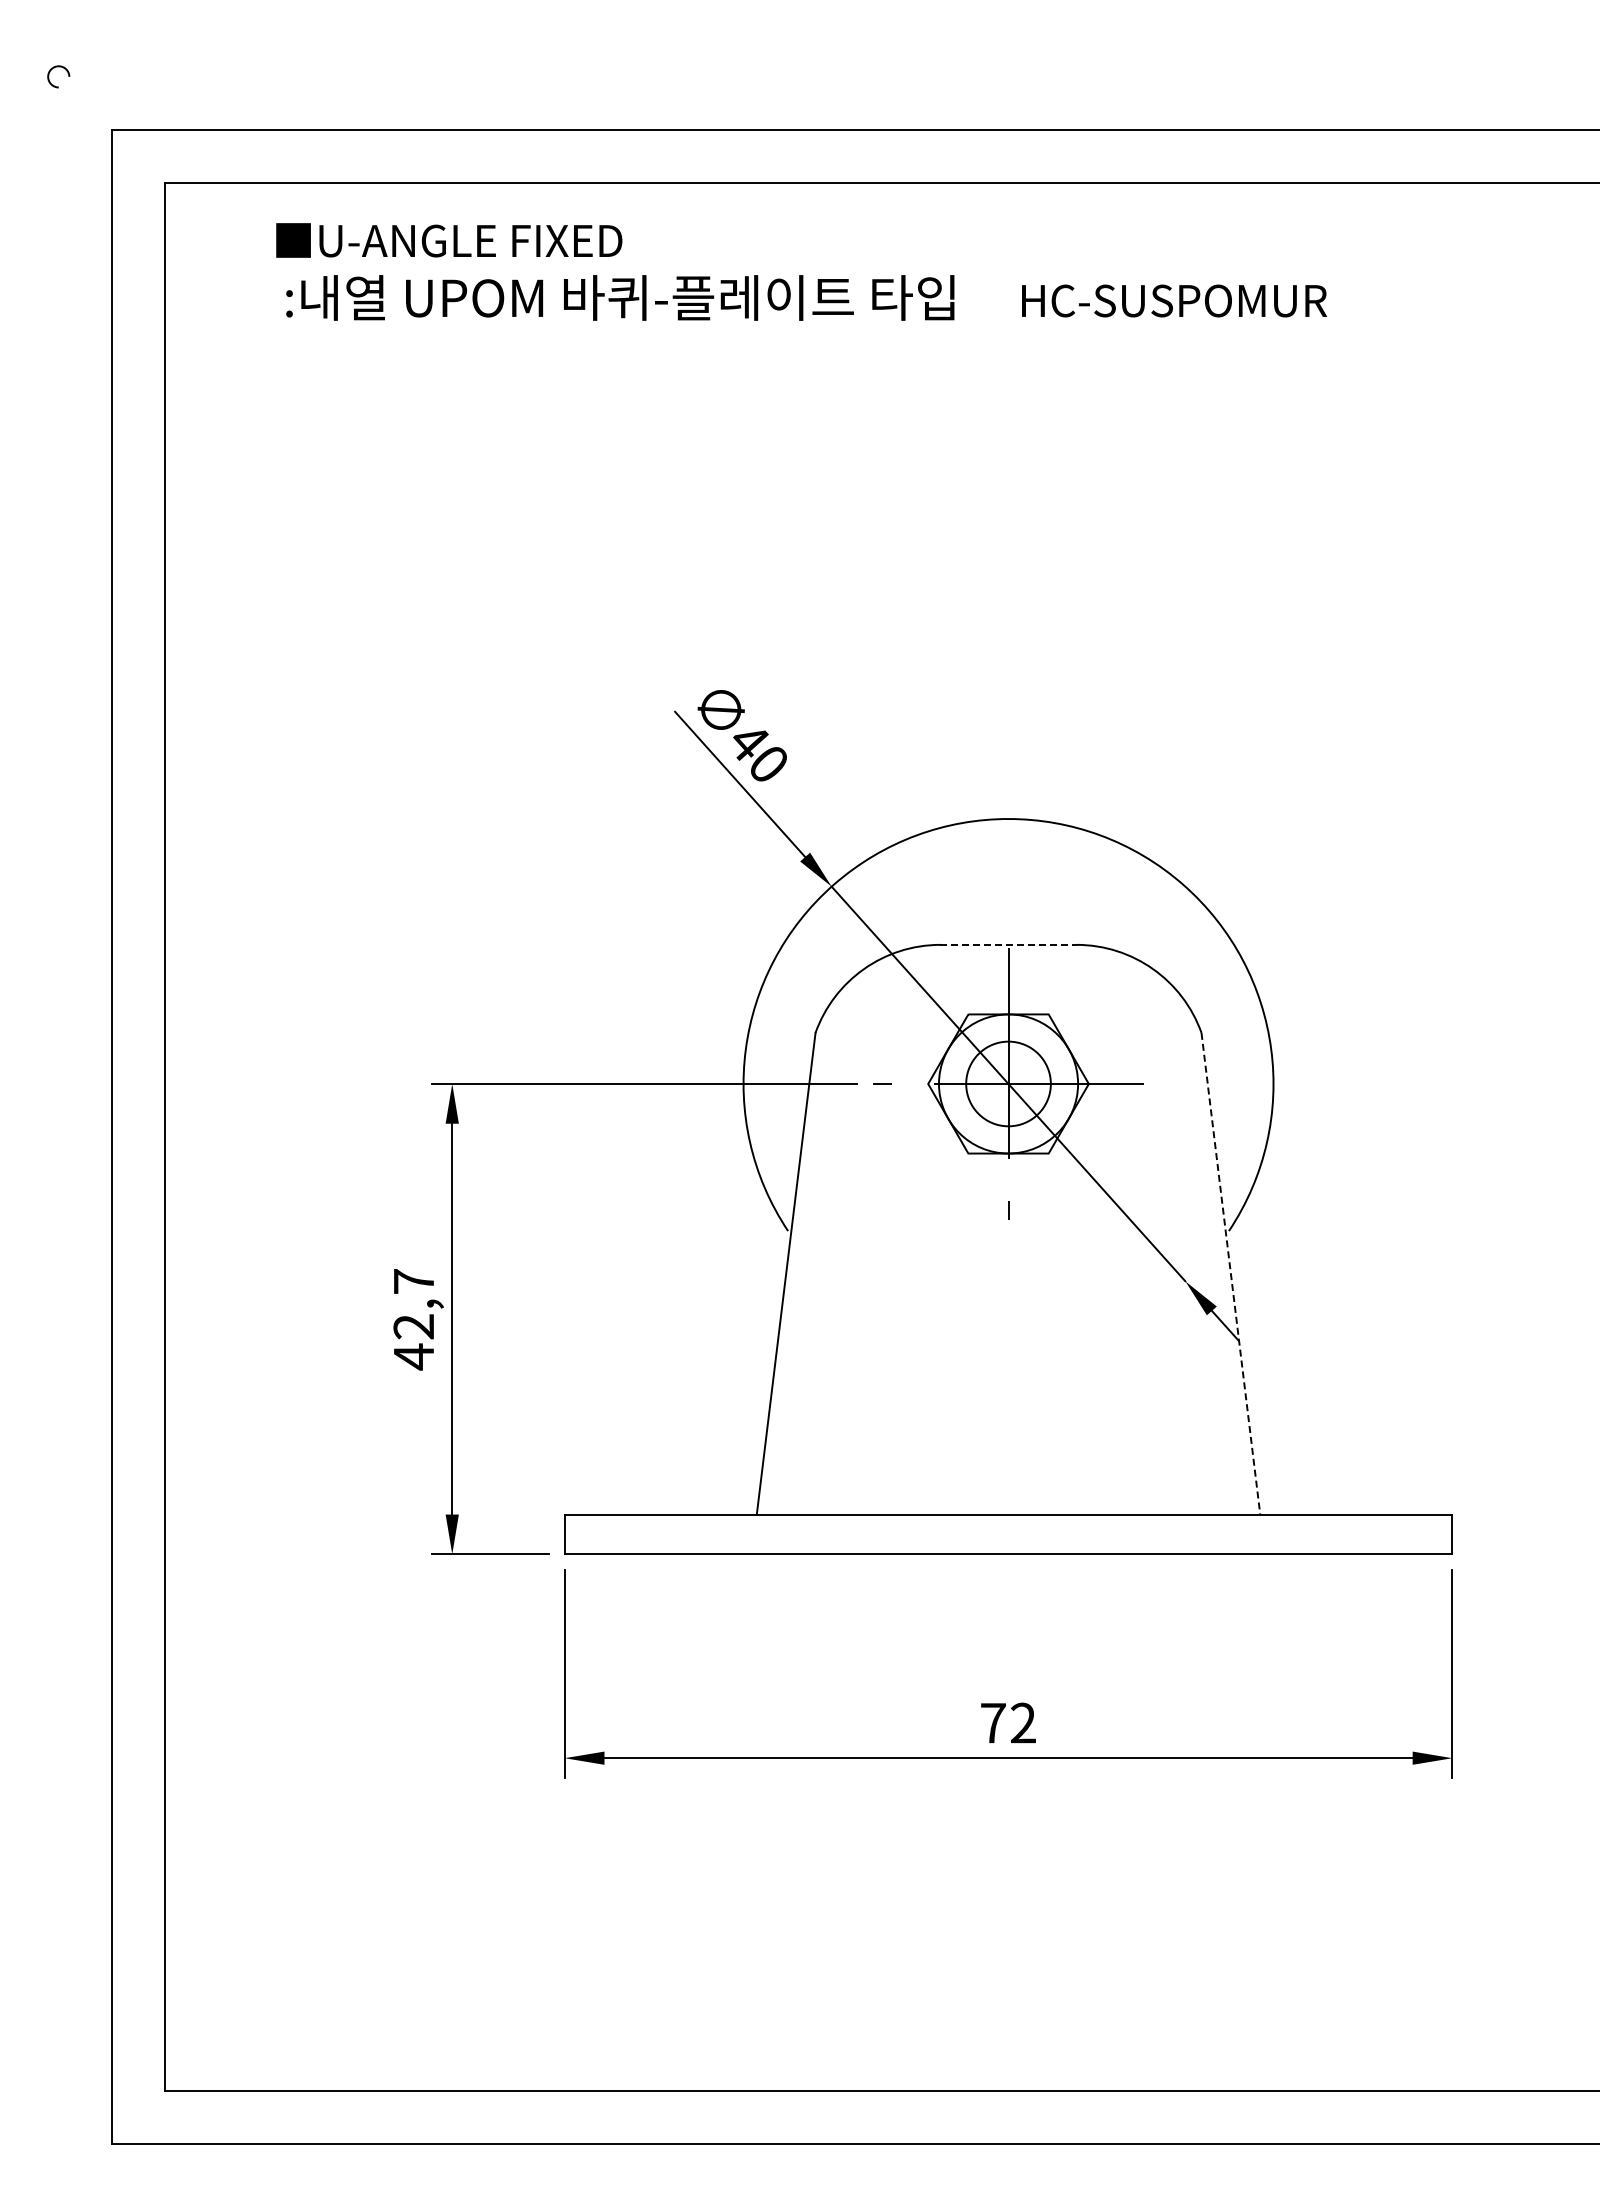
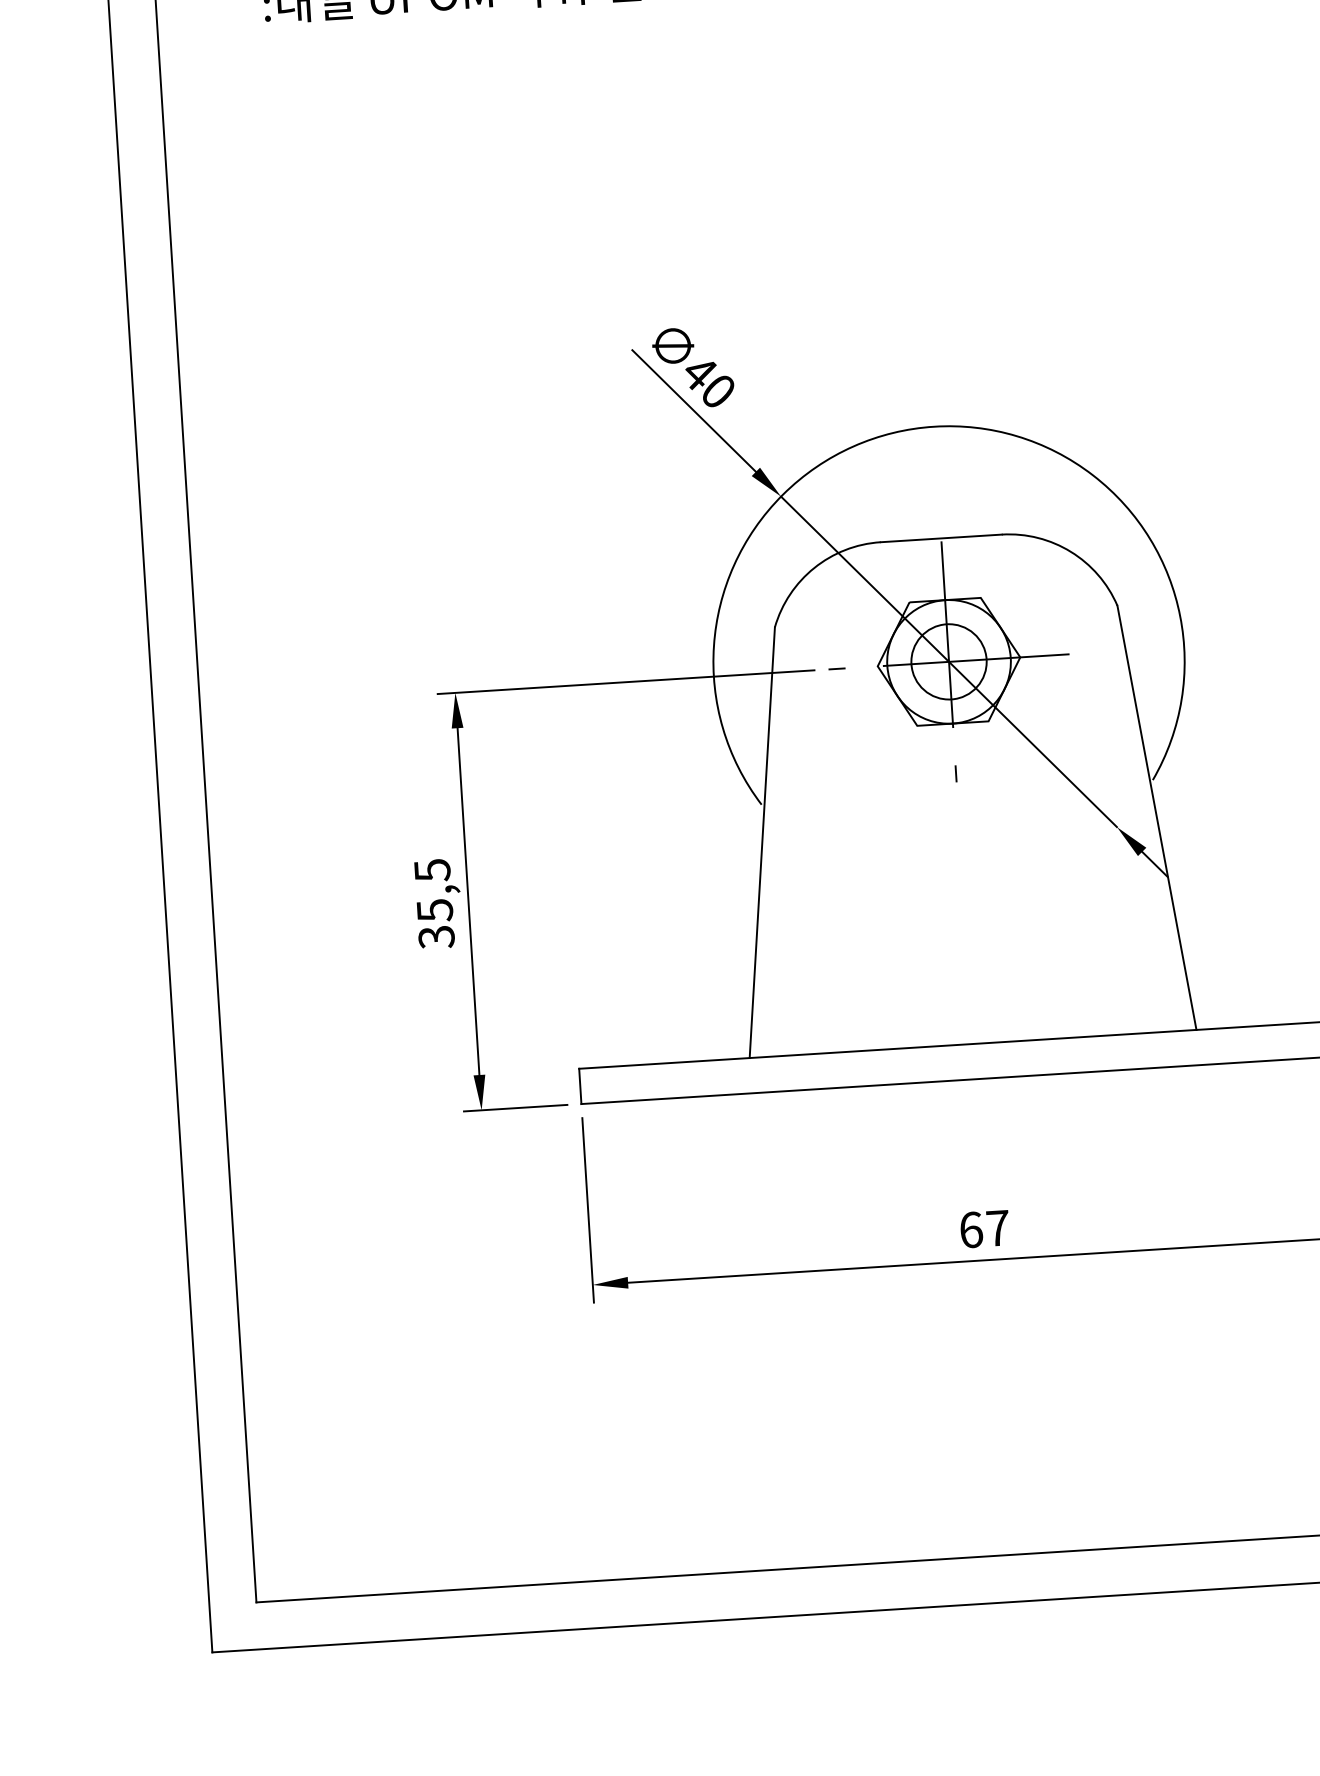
line: (1009, 944) -> (942, 538), dashed -> solid
line: (1230, 1273) -> (1156, 817), dashed -> solid
text: (413, 1319) -> (434, 904), 42,7 -> 35,5
text: (1008, 1722) -> (984, 1228), 72 -> 67

